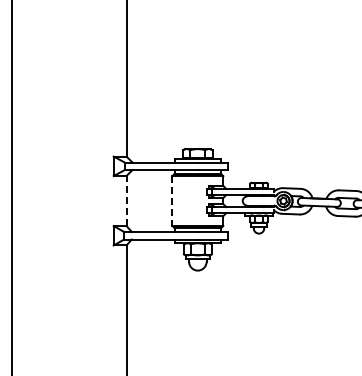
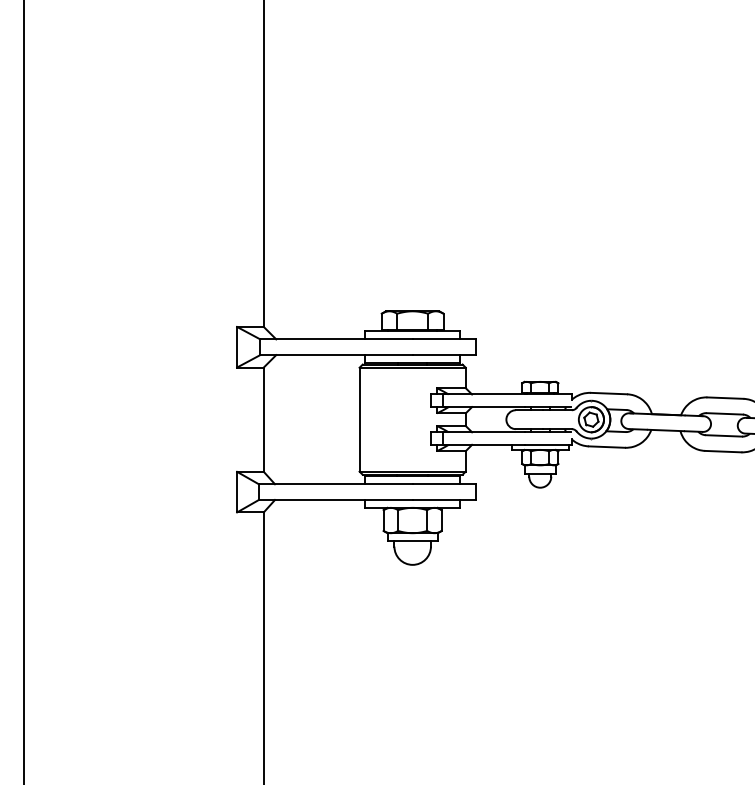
line: (126, 200) -> (263, 418), dashed -> solid
line: (172, 201) -> (359, 420), dashed -> solid

